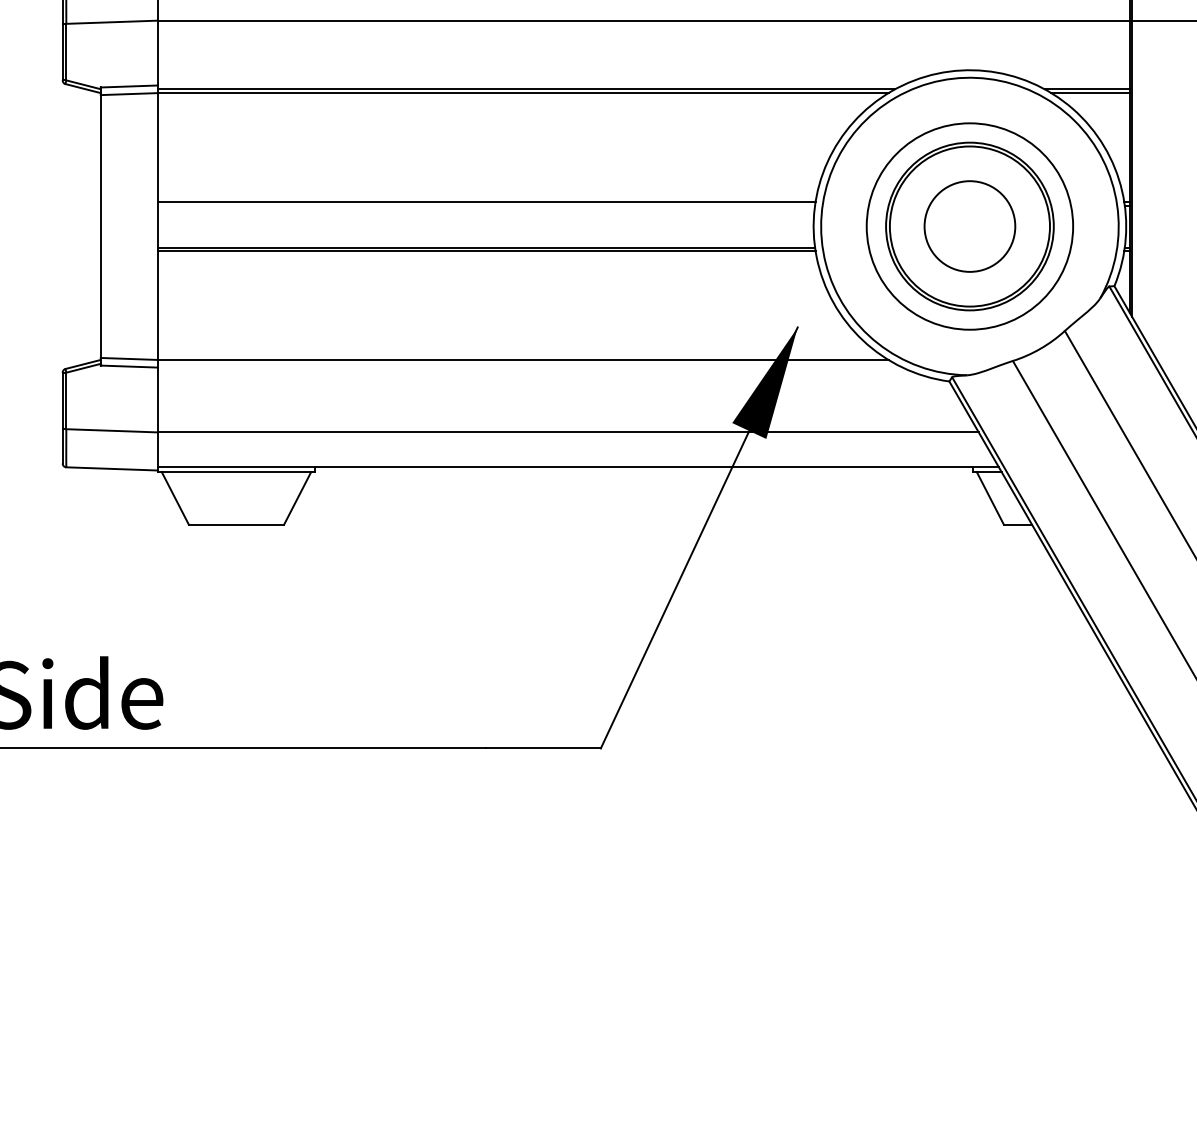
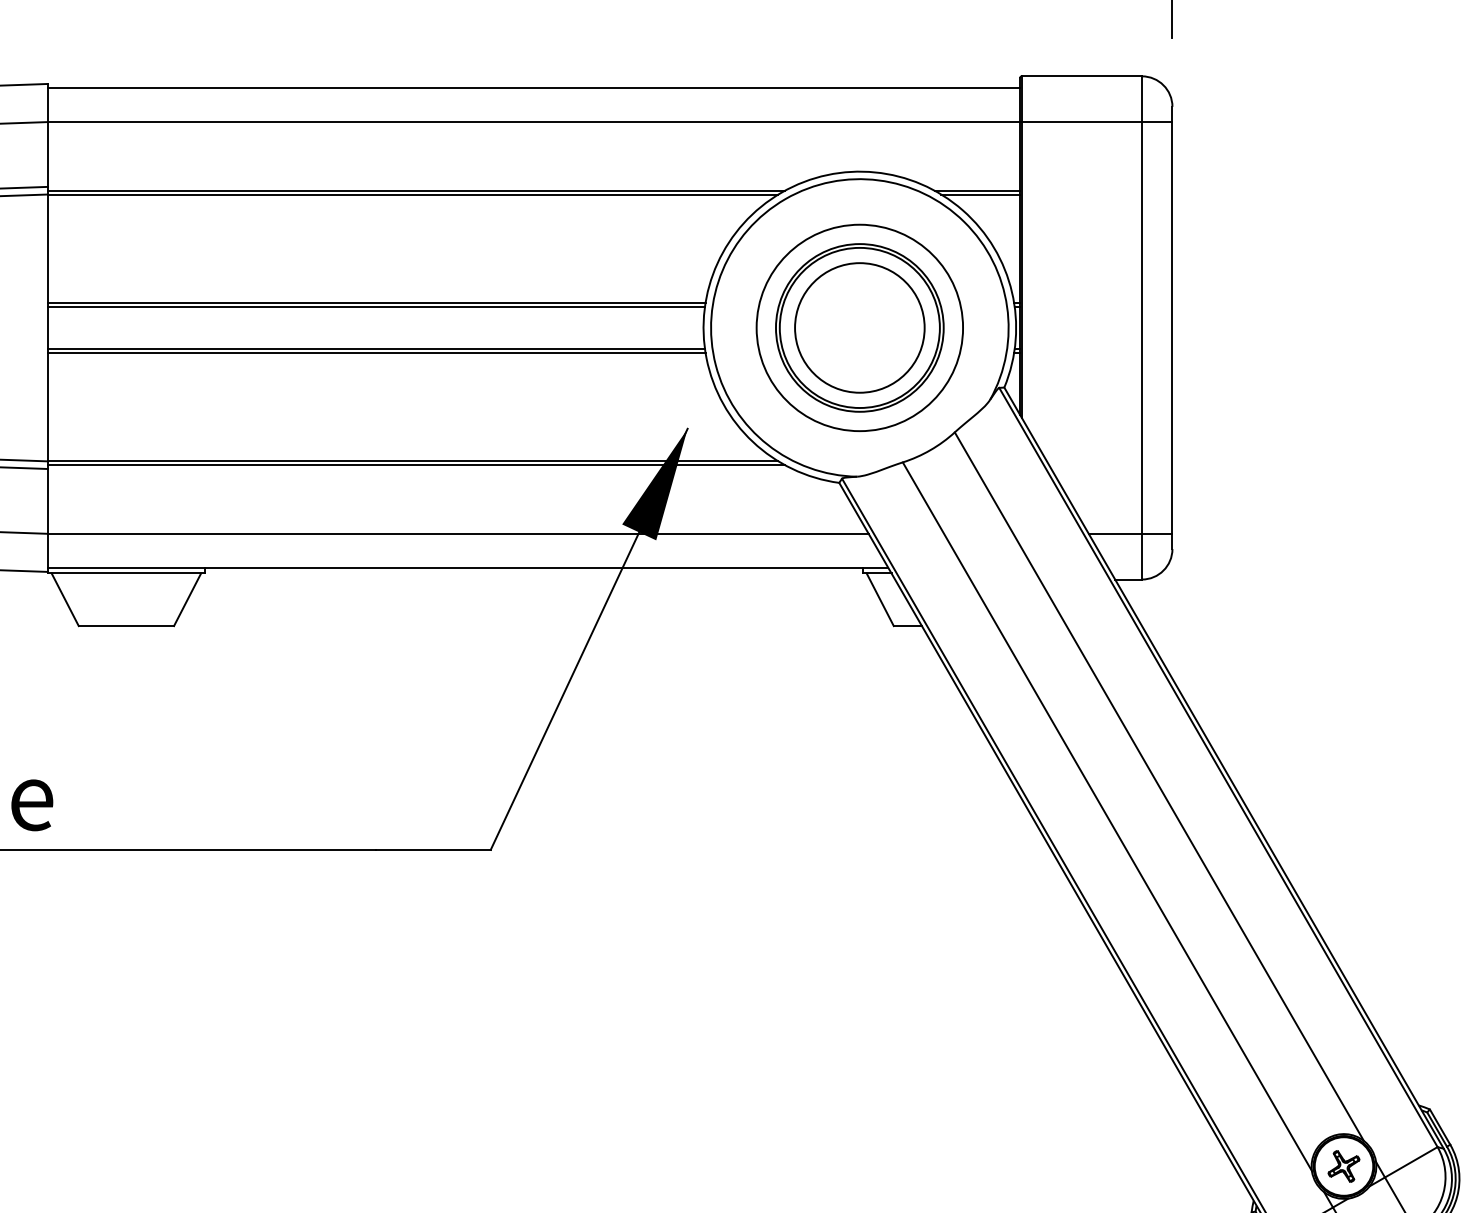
line: (485, 205) -> (375, 306), added
circle: (969, 226) -> (859, 327), size x1.43
line: (526, 364) -> (416, 465), added

